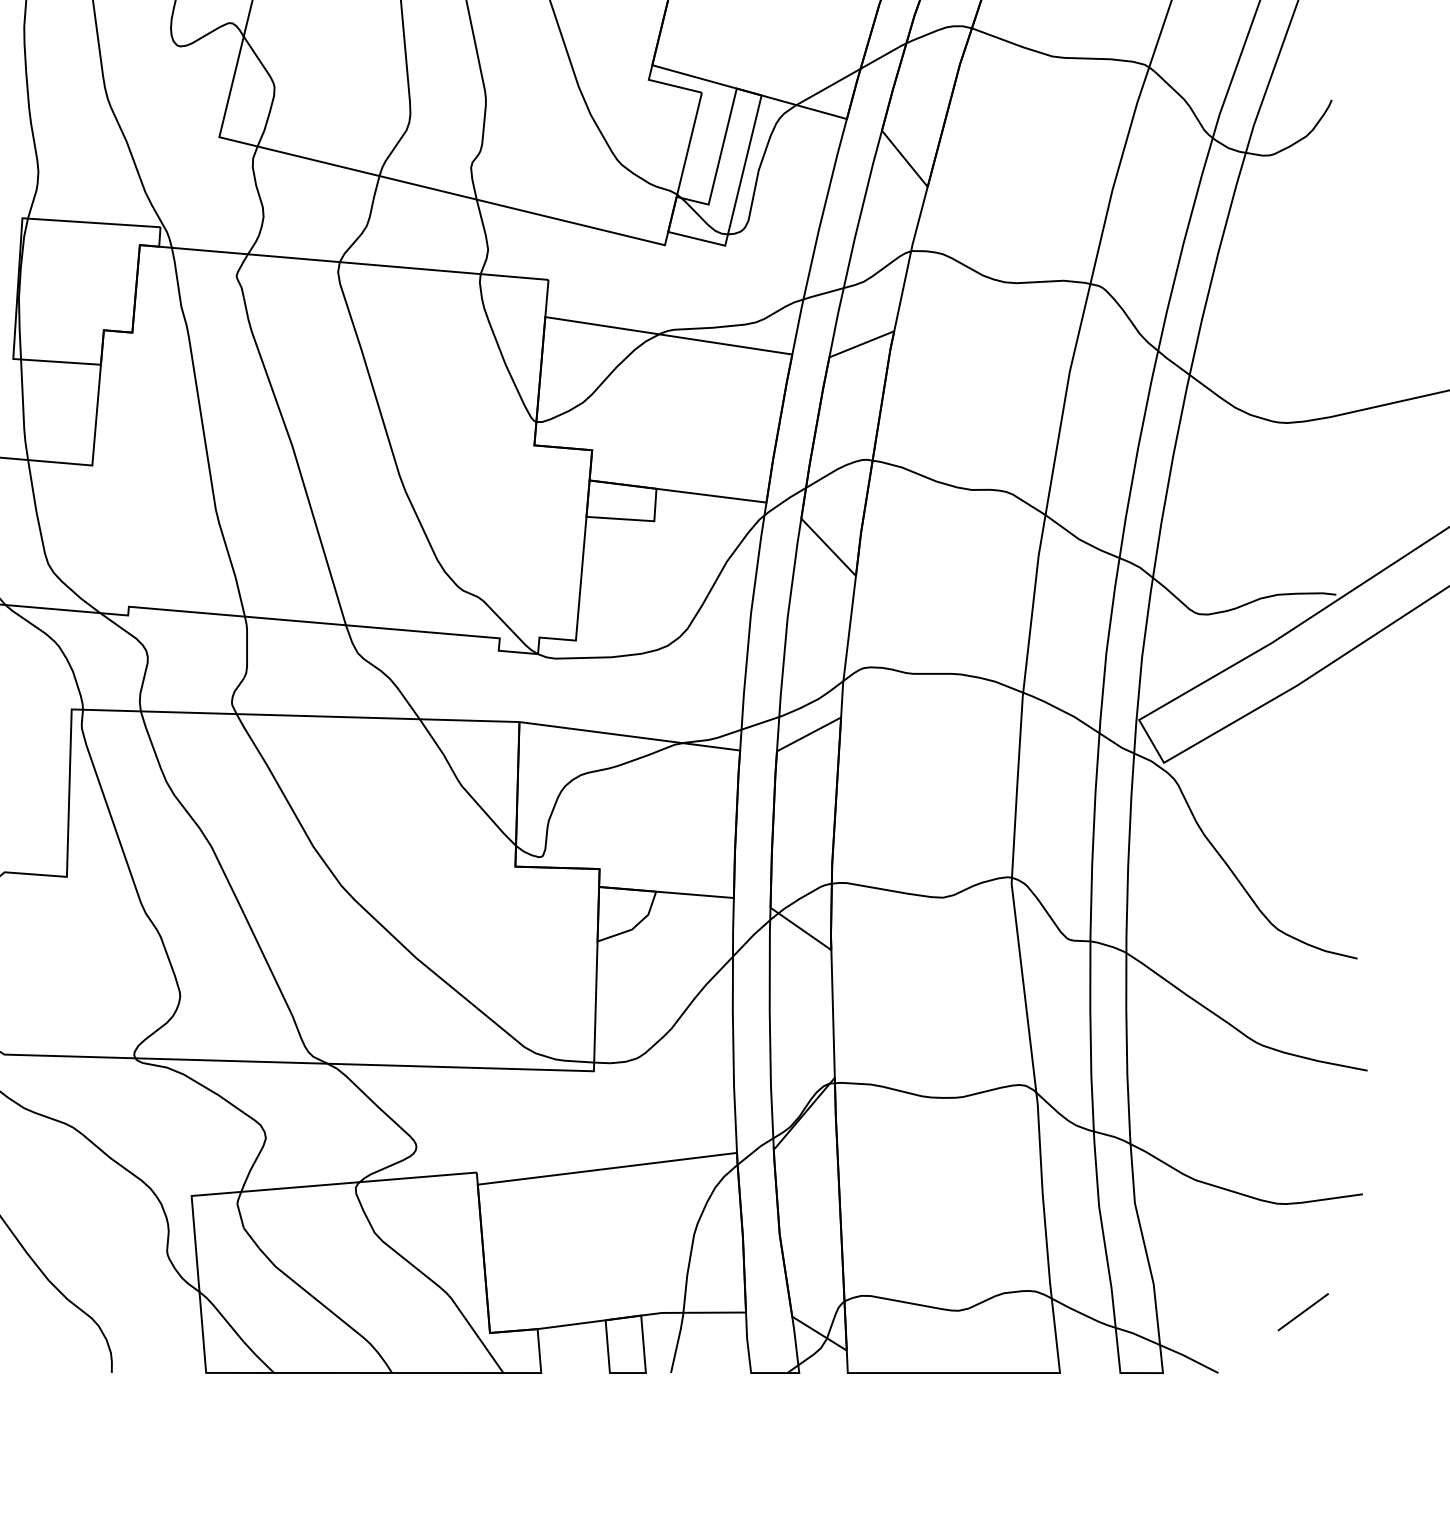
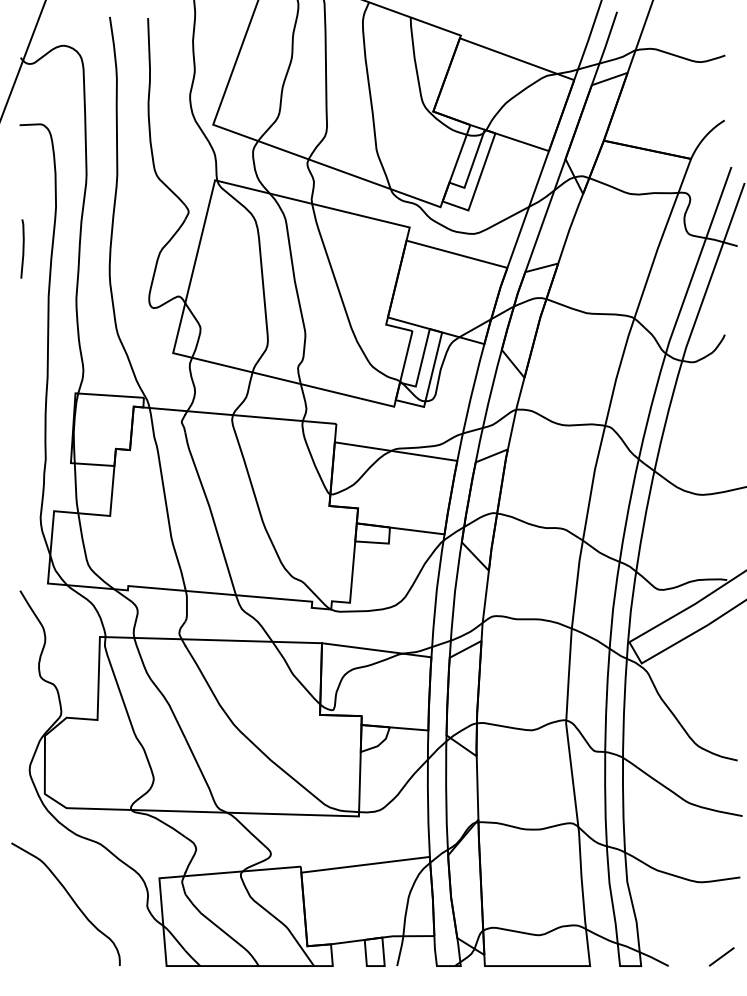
line: (1302, 1311) -> (721, 956), moved

